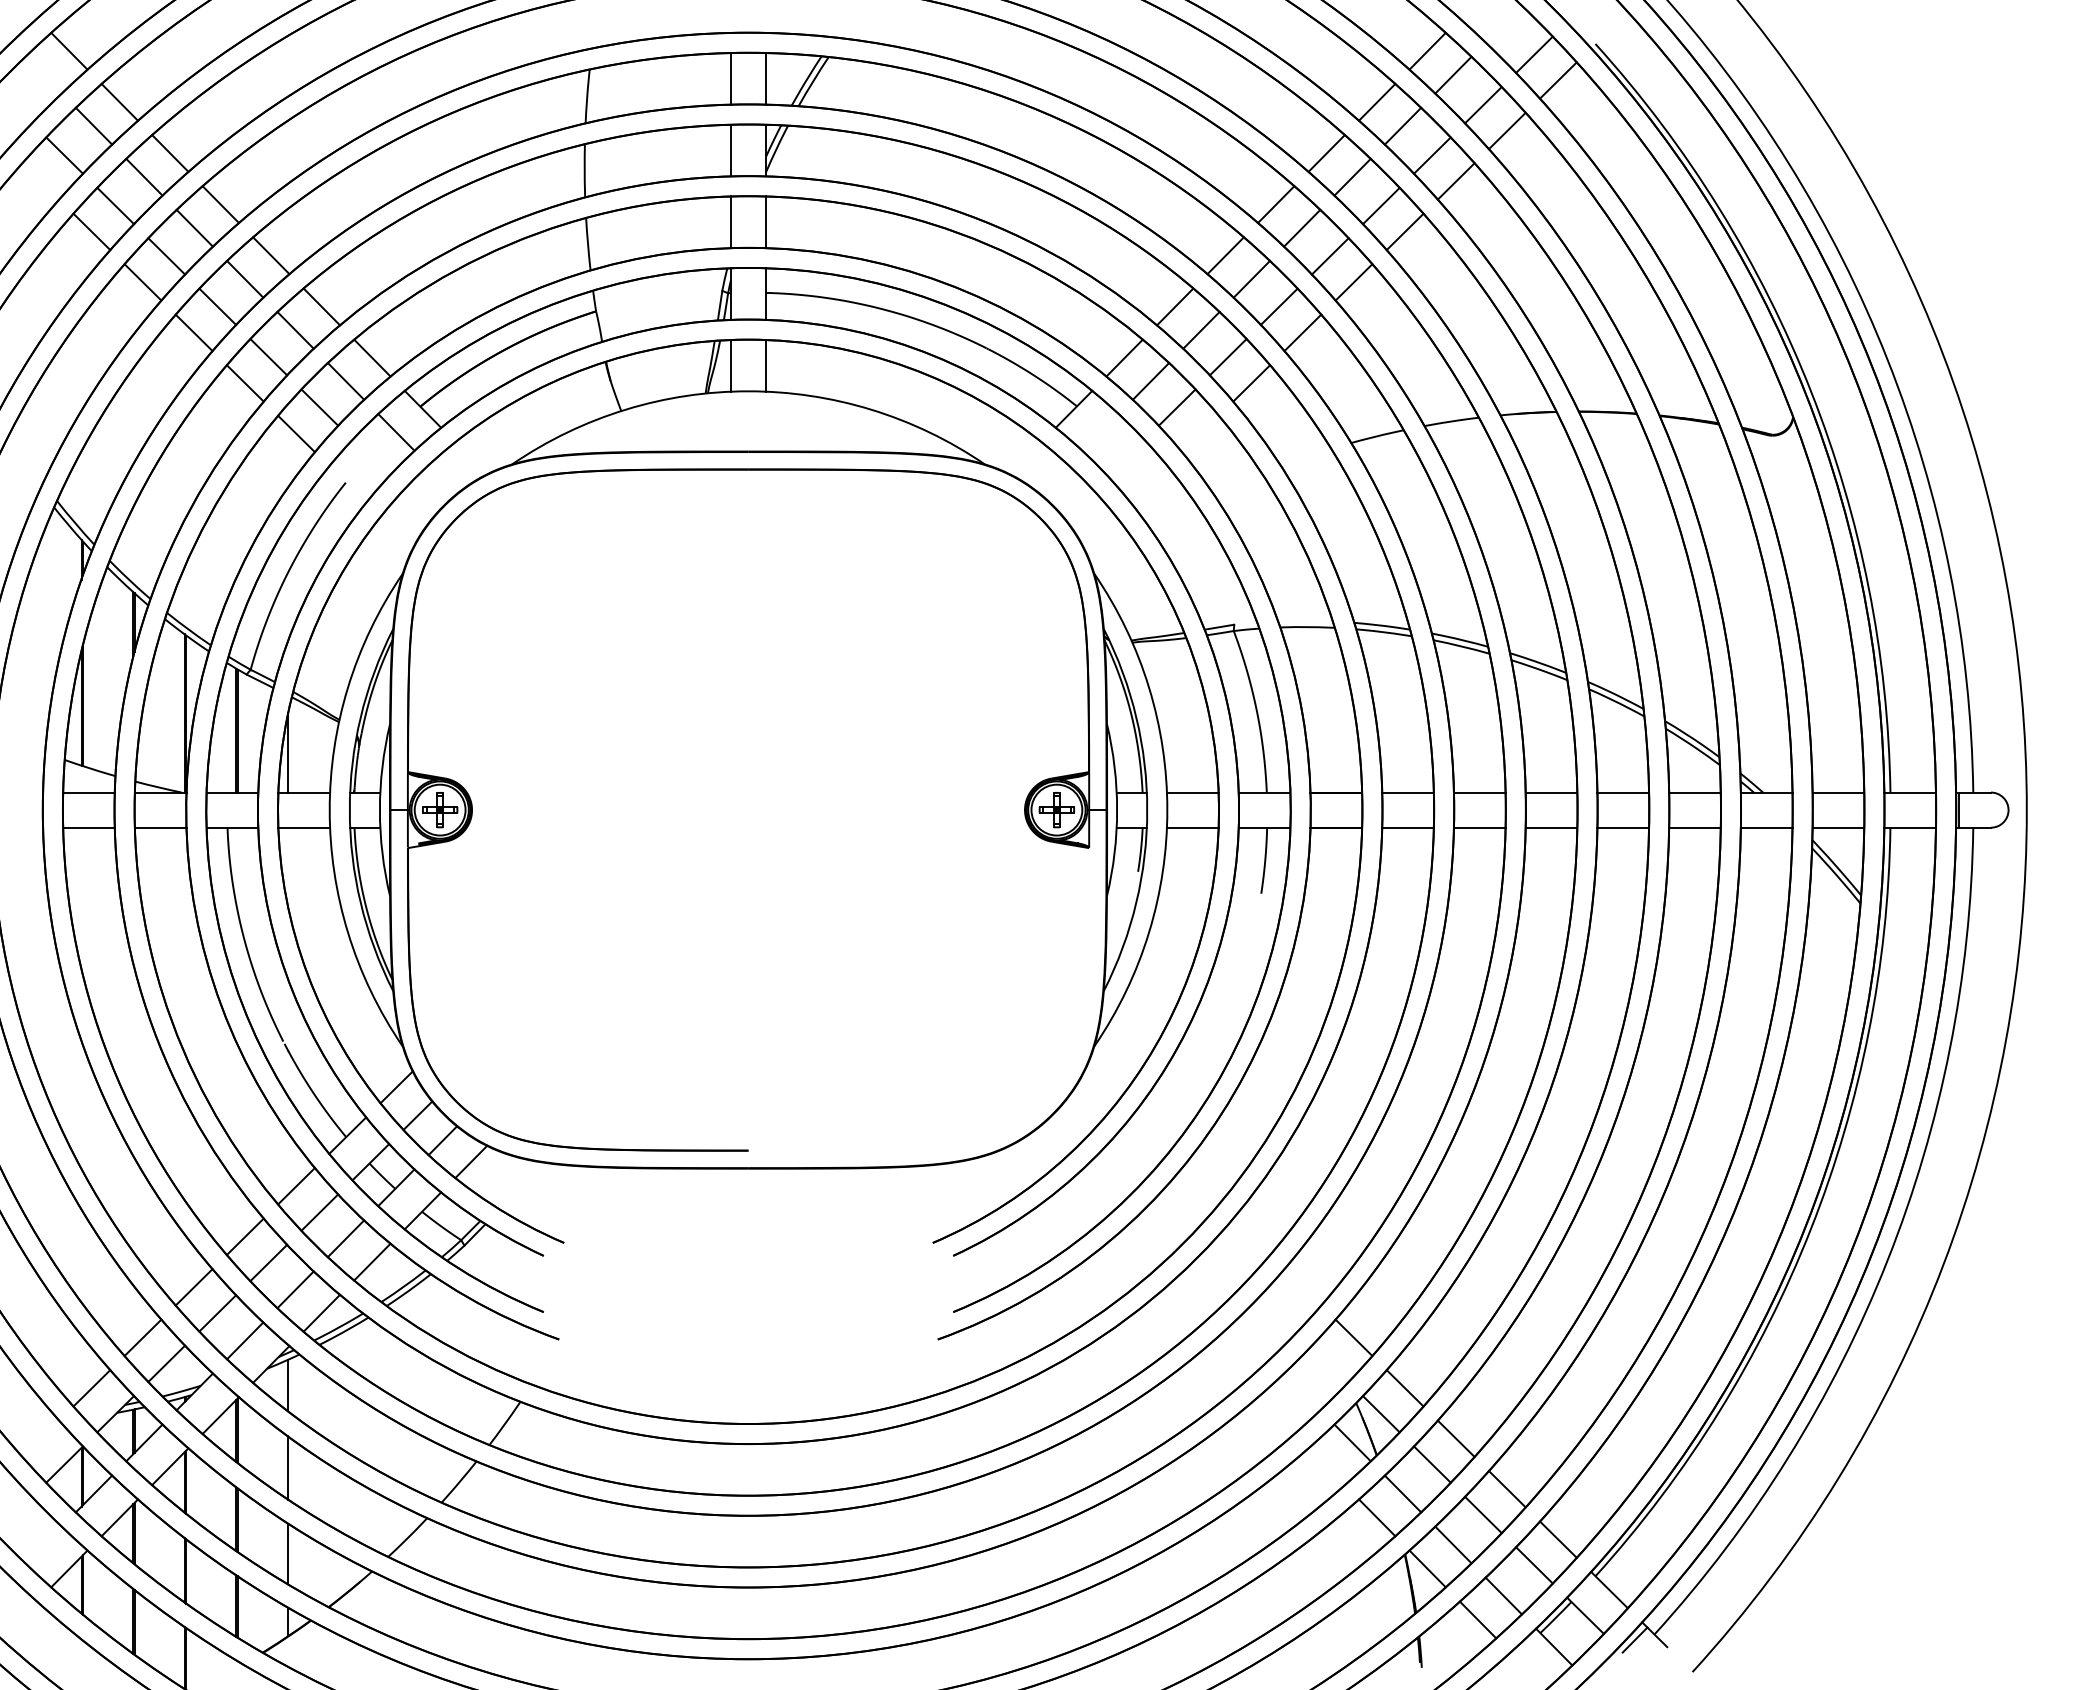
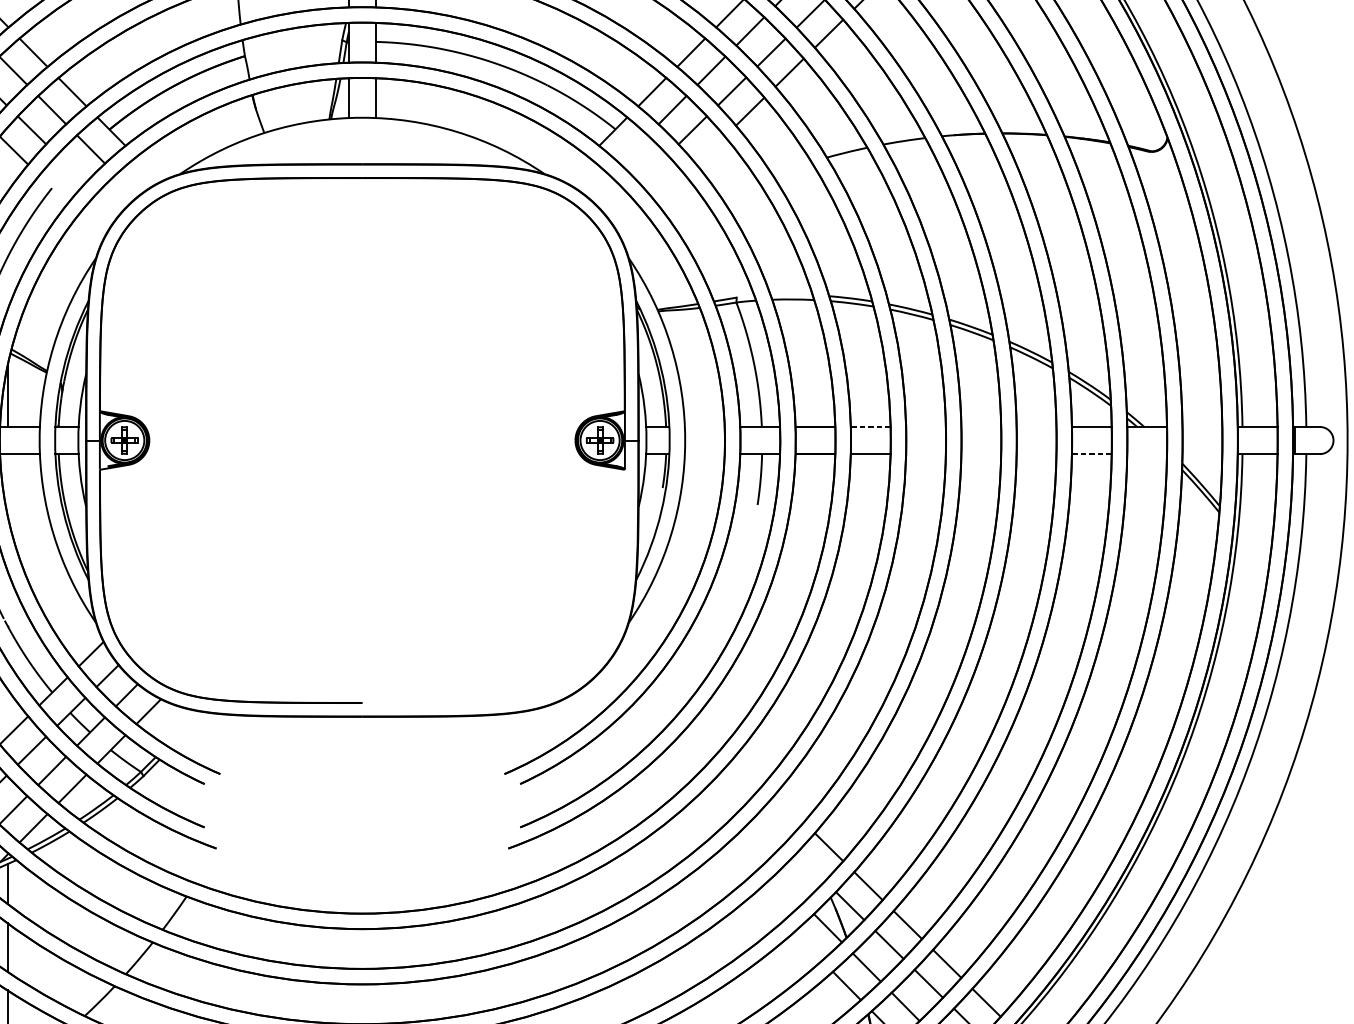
line: (1192, 792) -> (704, 426), removed
line: (1408, 792) -> (871, 426), solid -> dashed
line: (1479, 792) -> (925, 426), removed
line: (1551, 792) -> (981, 426), removed
line: (1623, 792) -> (1036, 426), removed
line: (1838, 792) -> (1202, 426), removed
line: (1192, 827) -> (704, 453), removed
line: (1479, 827) -> (925, 453), removed
line: (1551, 827) -> (981, 453), removed
line: (1623, 827) -> (1036, 453), removed
line: (1695, 827) -> (1092, 453), solid -> dashed
line: (1766, 827) -> (1146, 453), removed
line: (1838, 827) -> (1202, 453), removed

